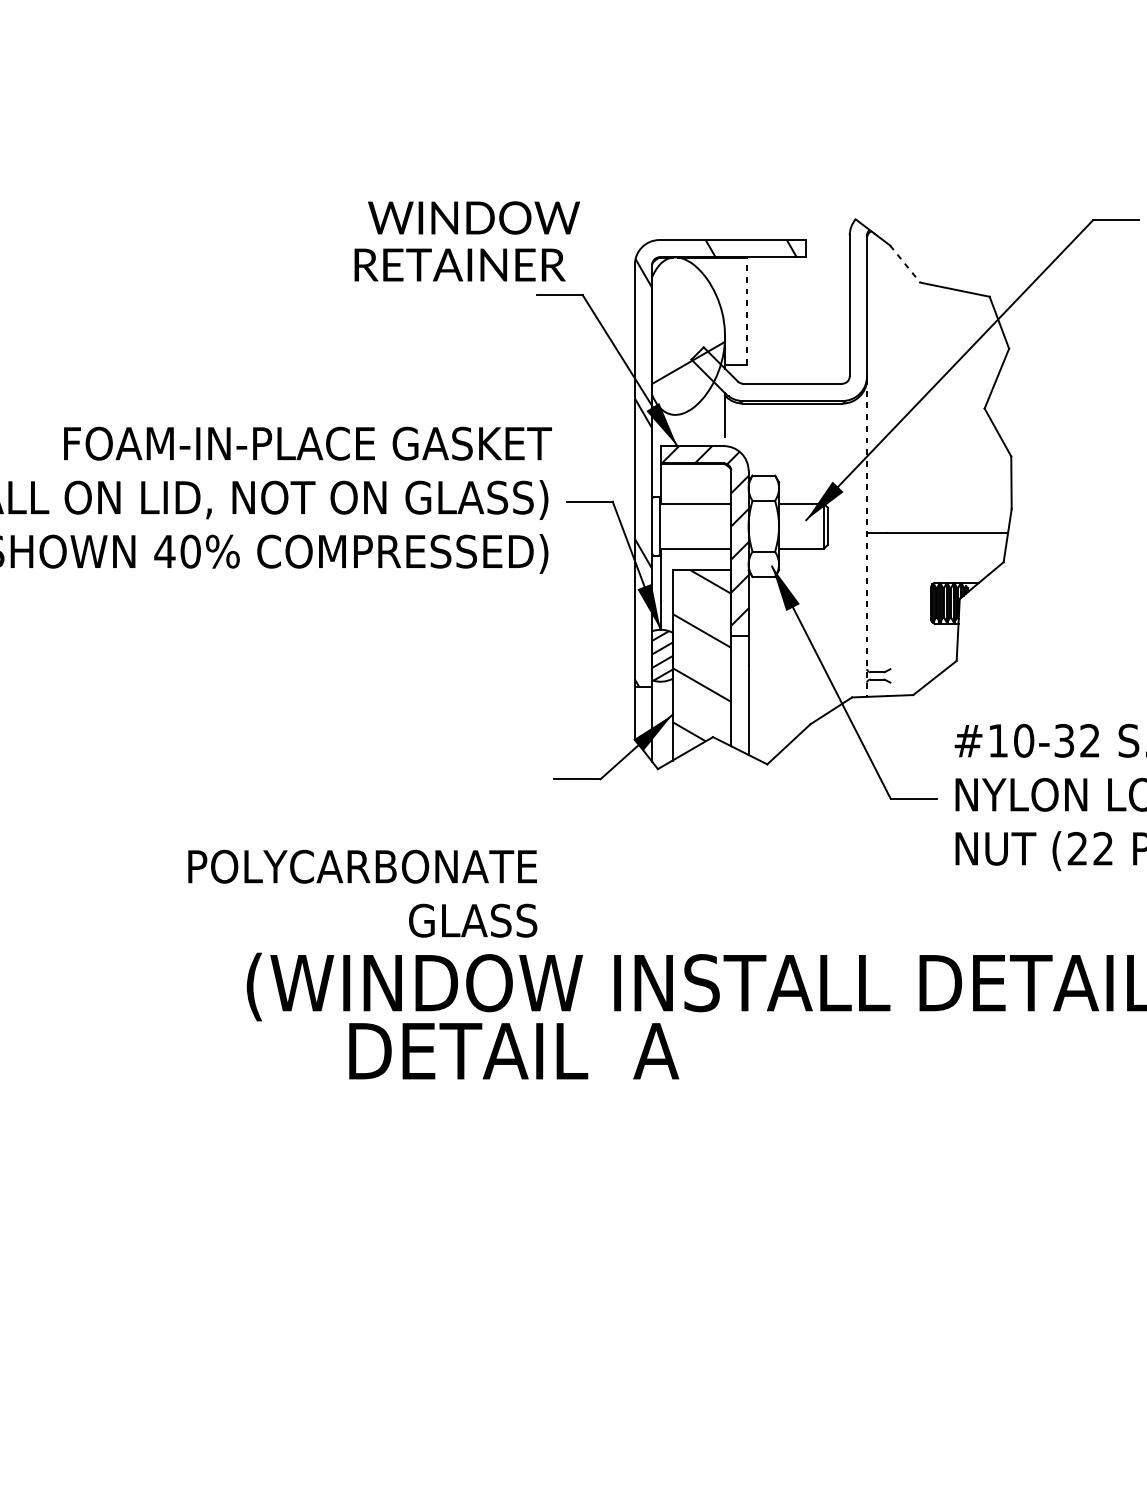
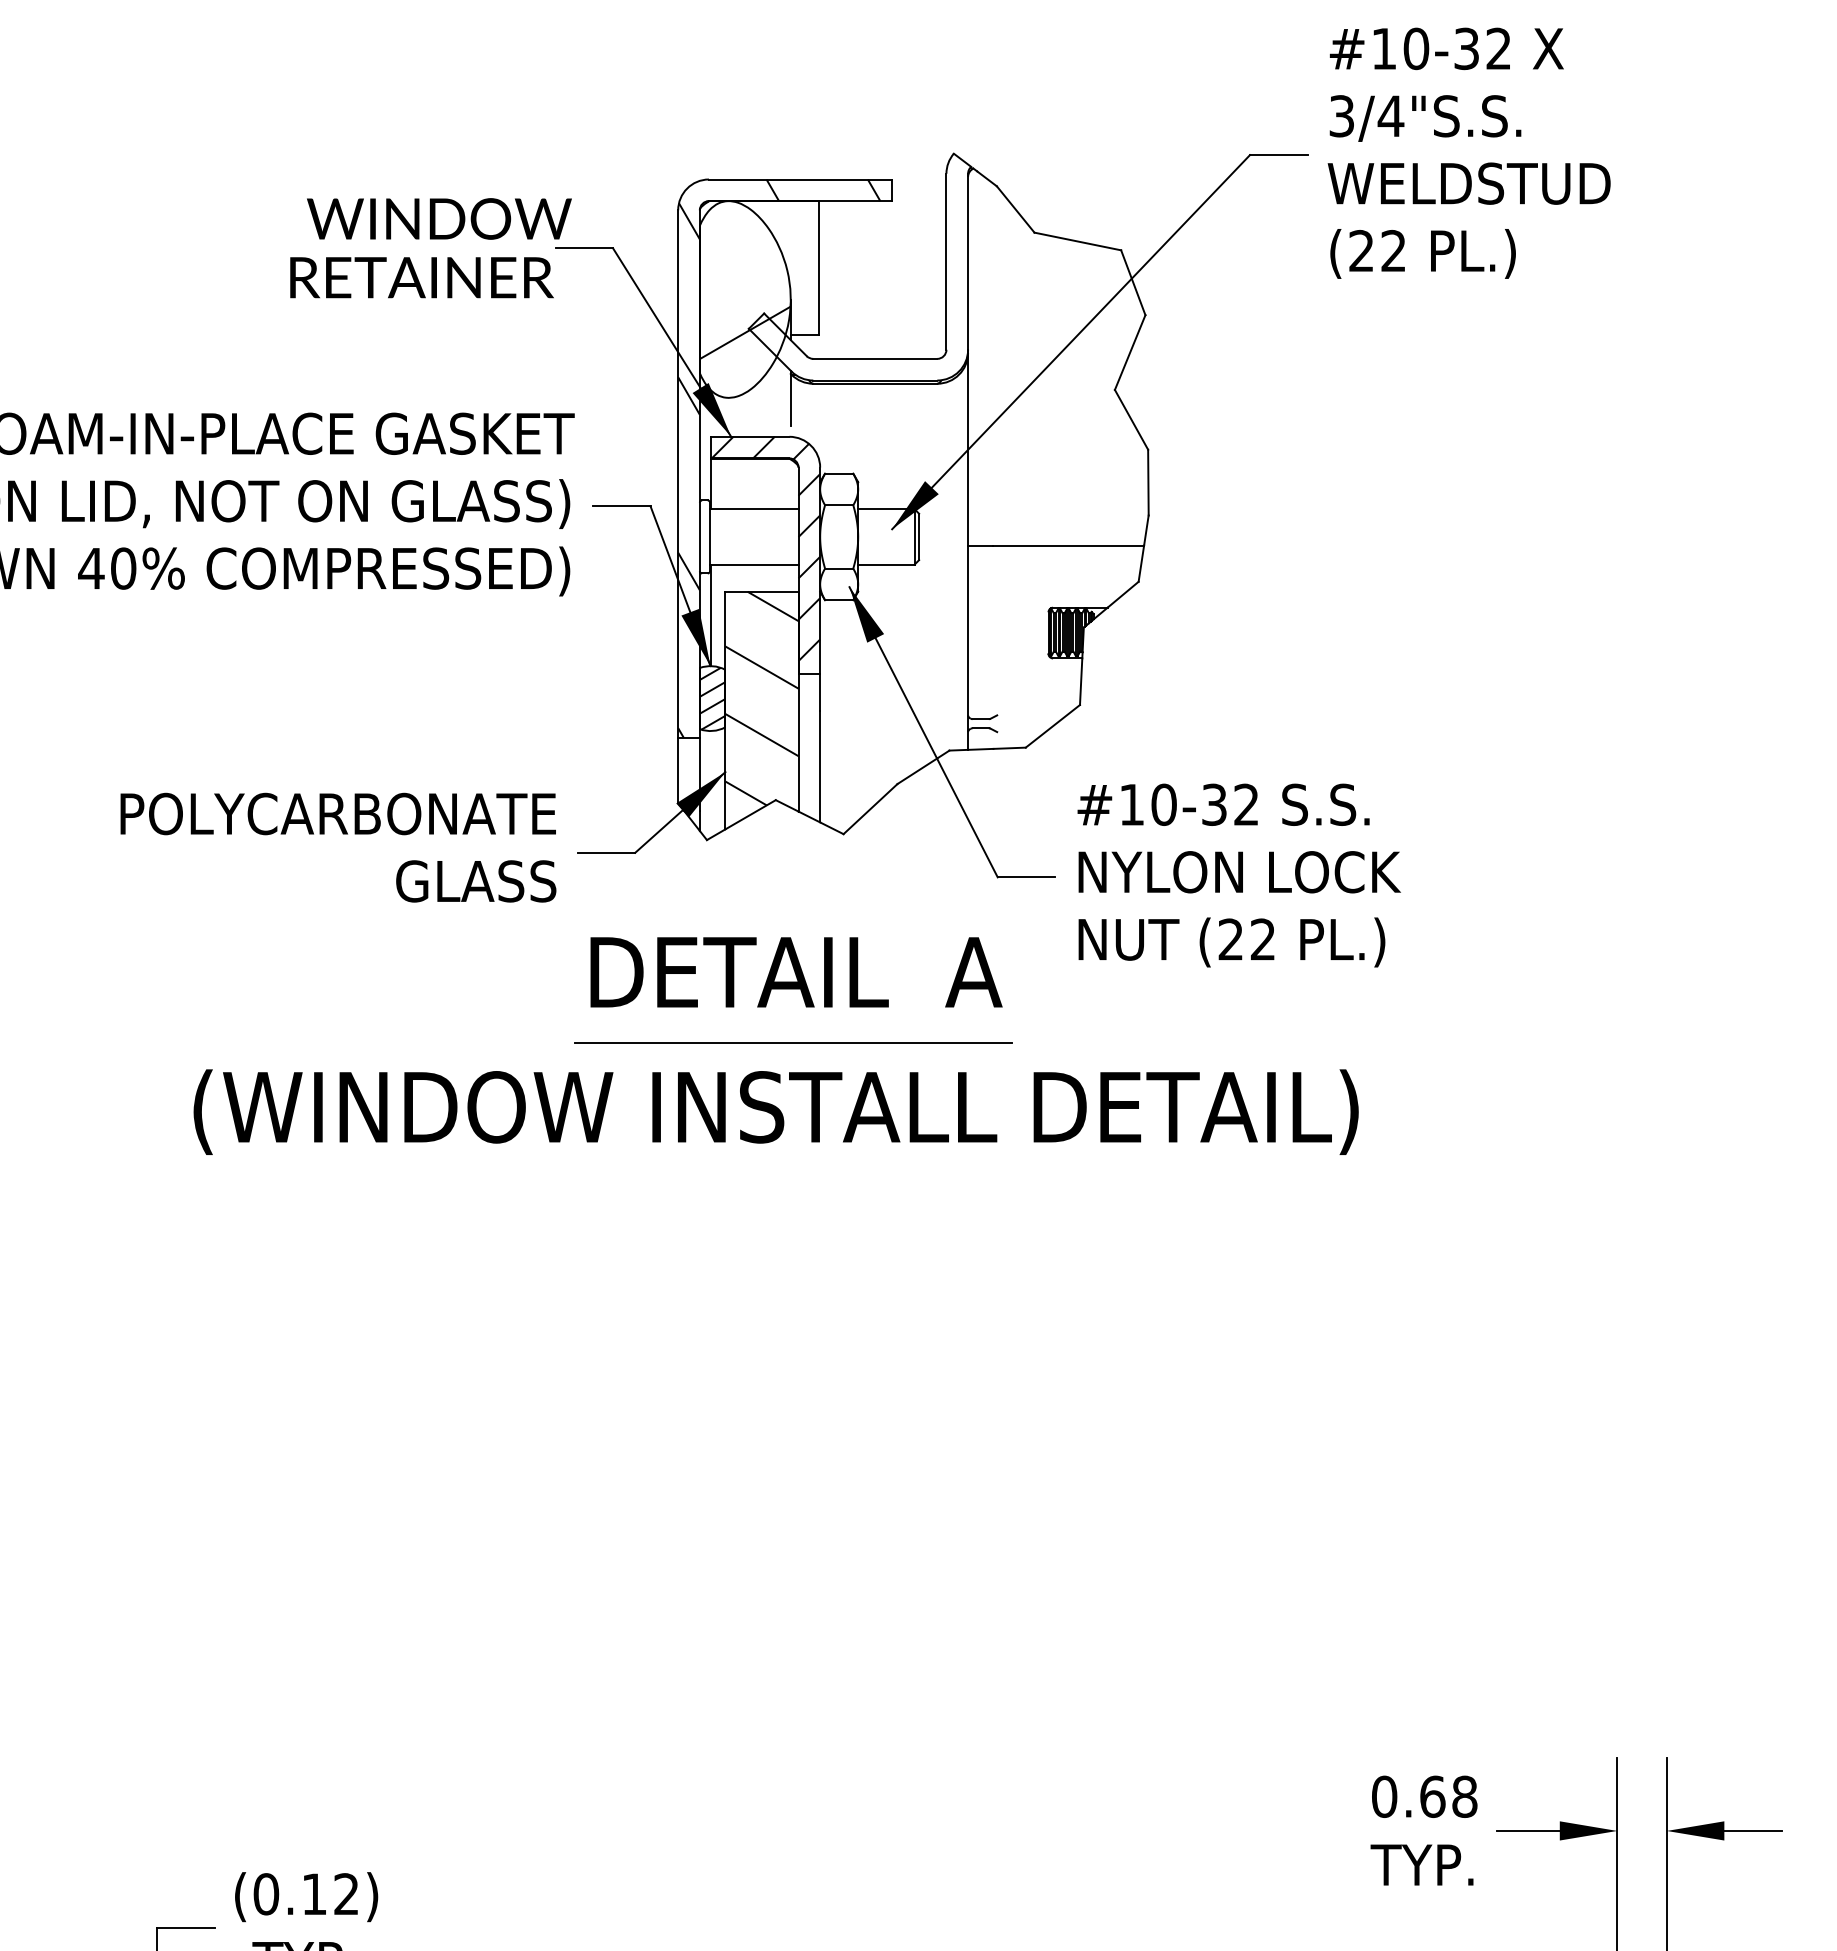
text: (466, 241) -> (430, 248), moved
line: (905, 264) -> (1015, 209), dashed -> solid
line: (747, 311) -> (818, 268), dashed -> solid
line: (867, 537) -> (968, 551), dashed -> solid
text: (362, 893) -> (338, 847), moved
line: (727, 932) -> (793, 1043), added
text: (514, 1051) -> (796, 972), moved

